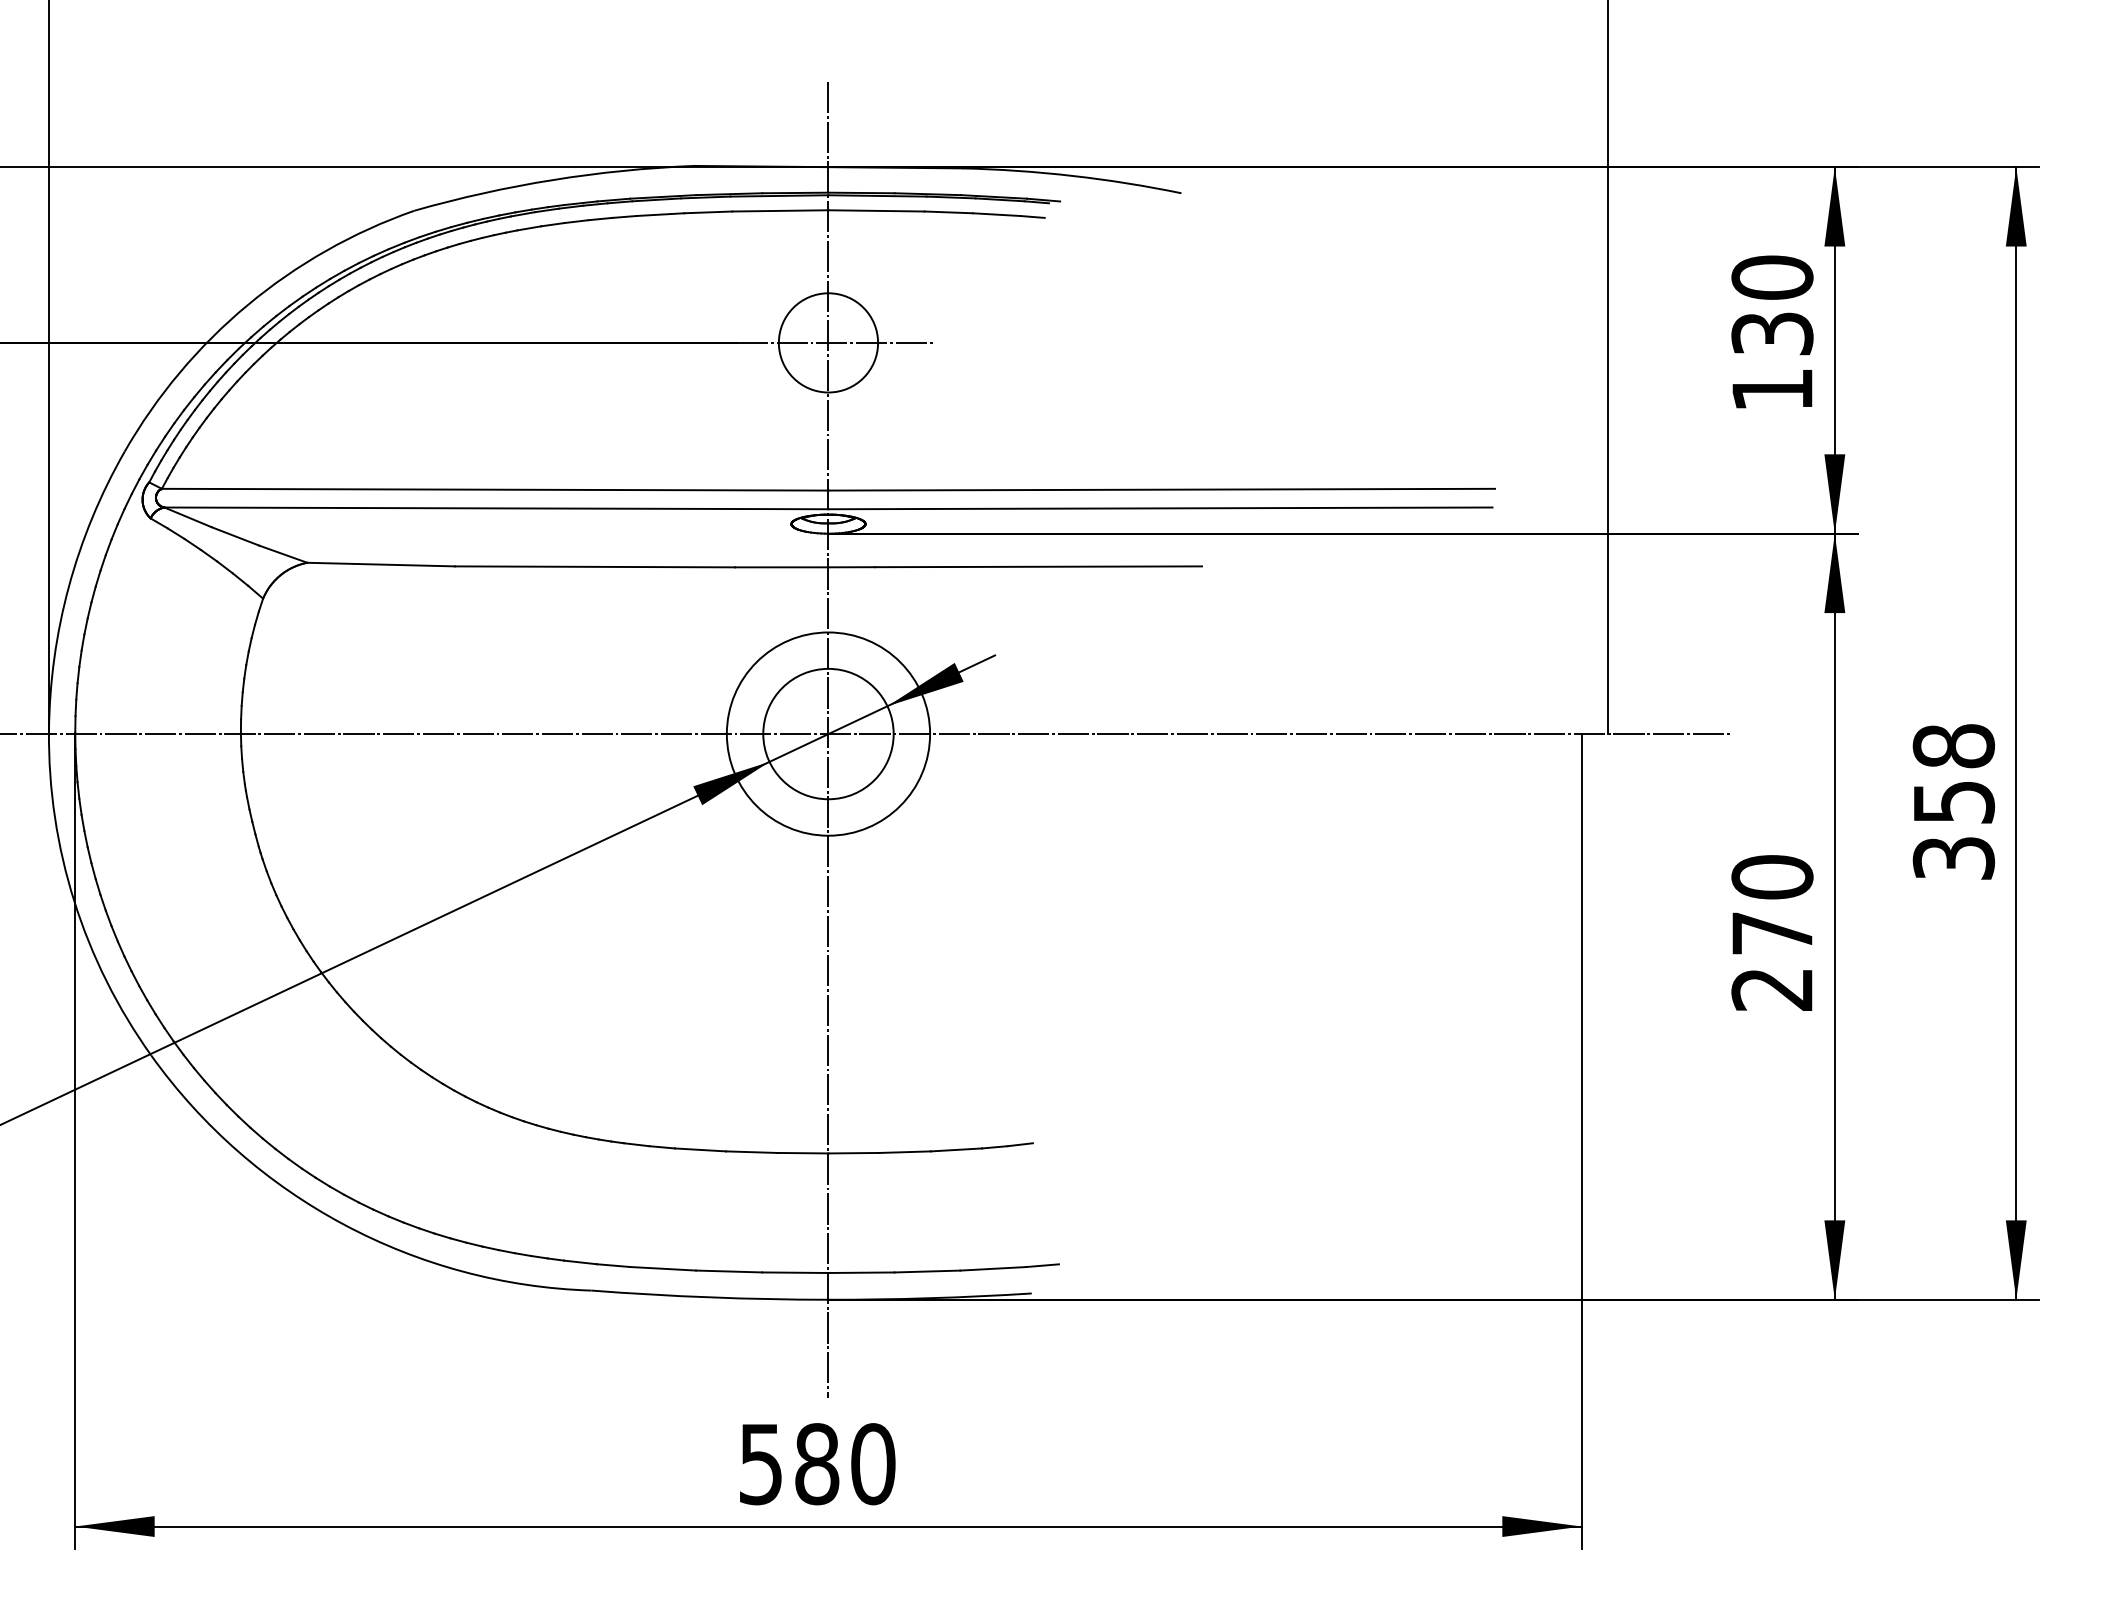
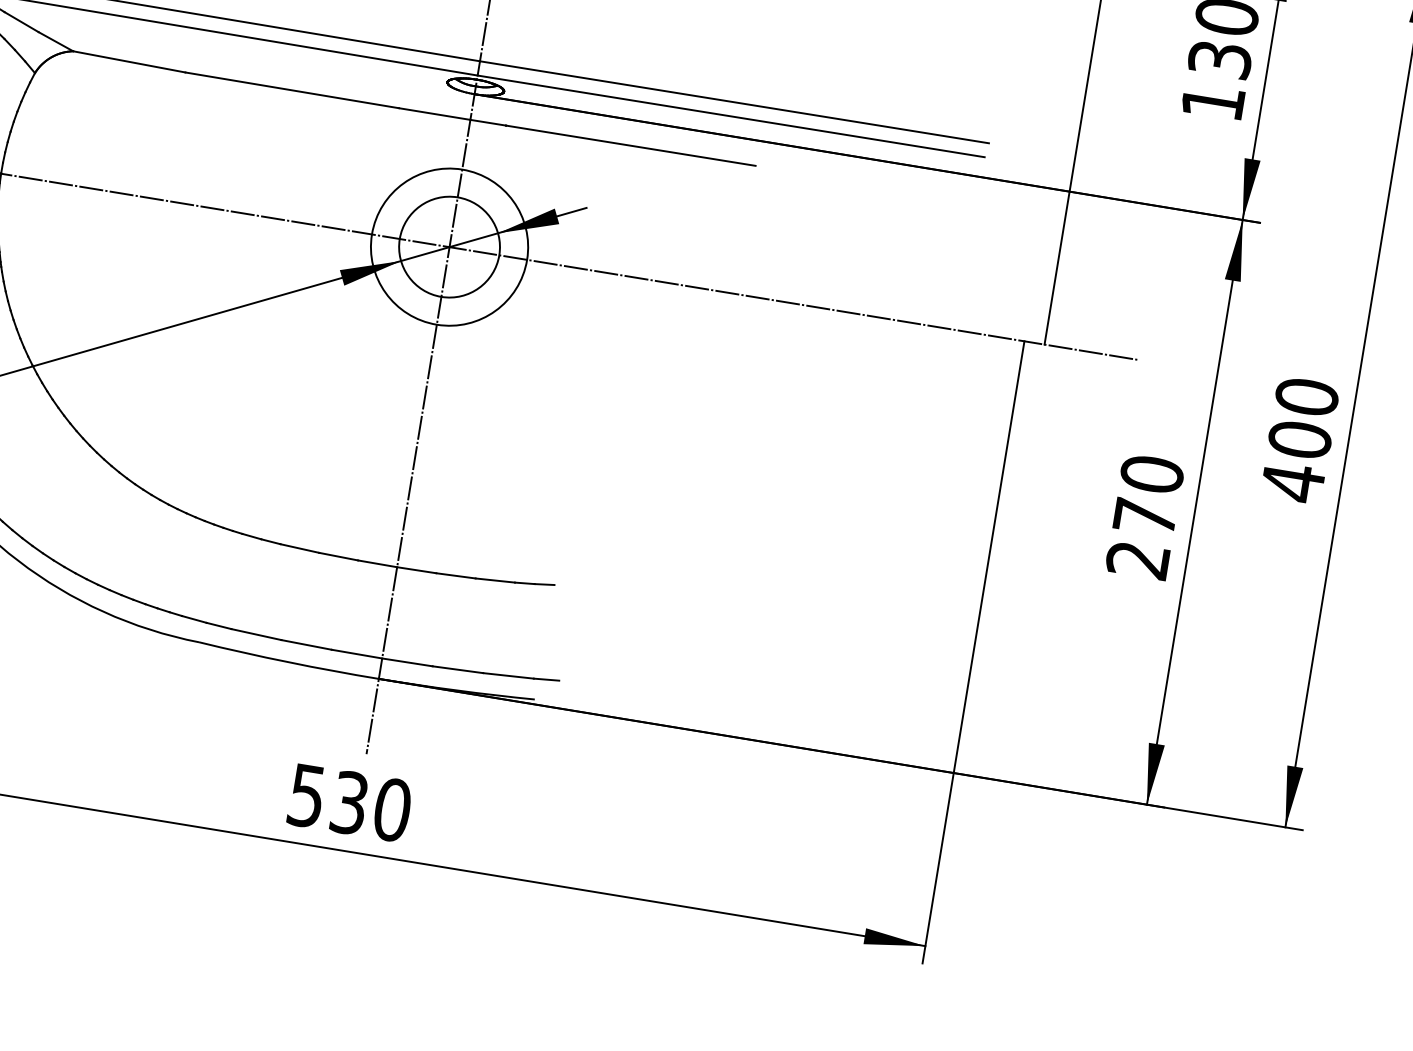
text: (1953, 803) -> (1299, 440), 358 -> 400
text: (817, 1464) -> (349, 803), 580 -> 530

